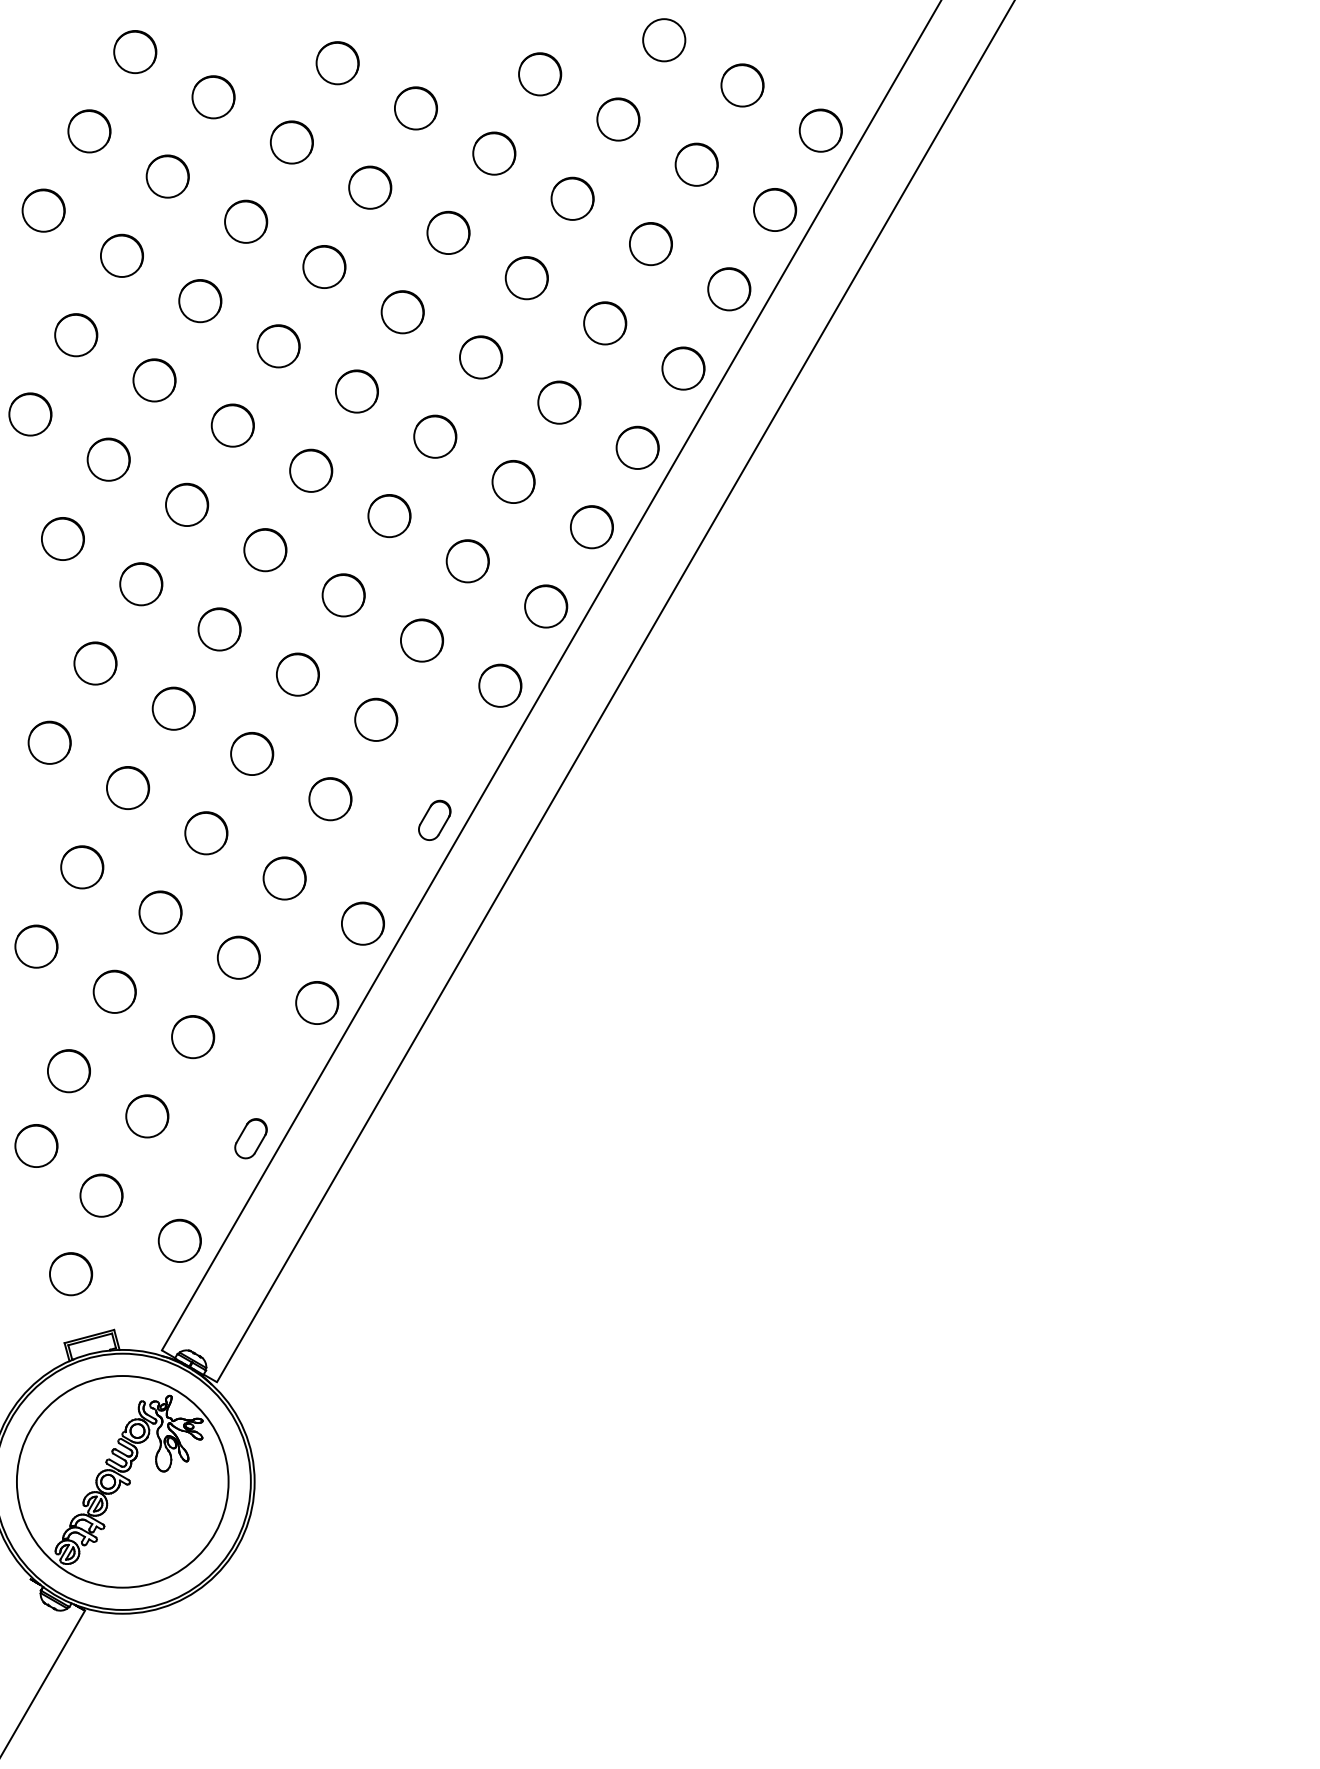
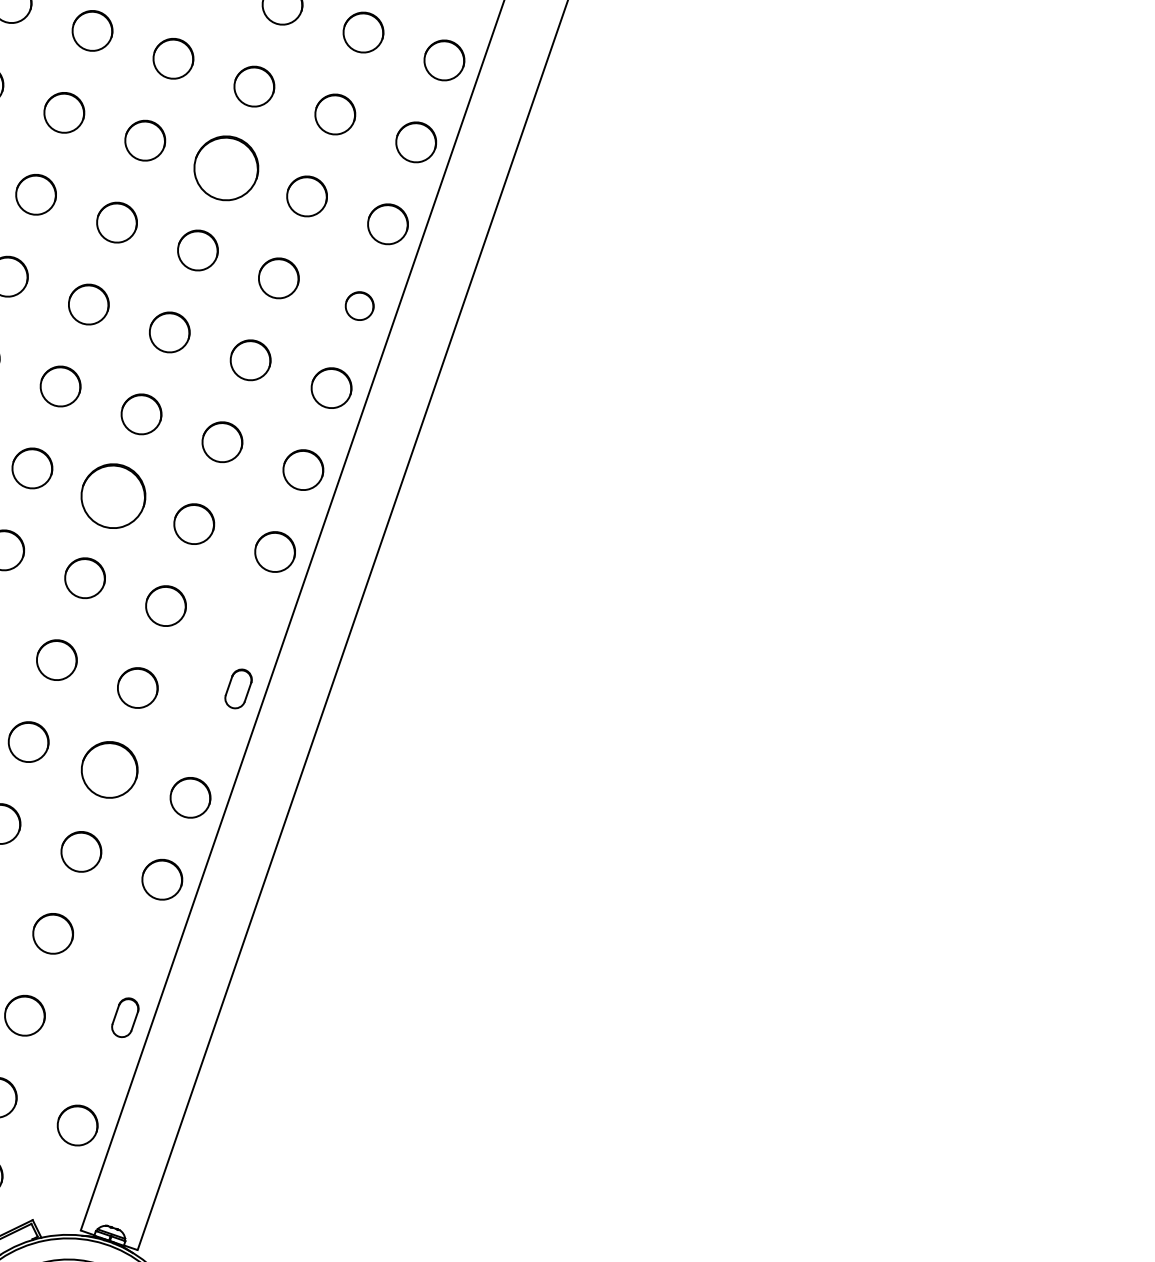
circle: (526, 278) -> (225, 168), size x1.6
circle: (637, 447) -> (359, 305), size x0.7
circle: (343, 595) -> (113, 496), size x1.6
circle: (284, 878) -> (109, 770), size x1.4

